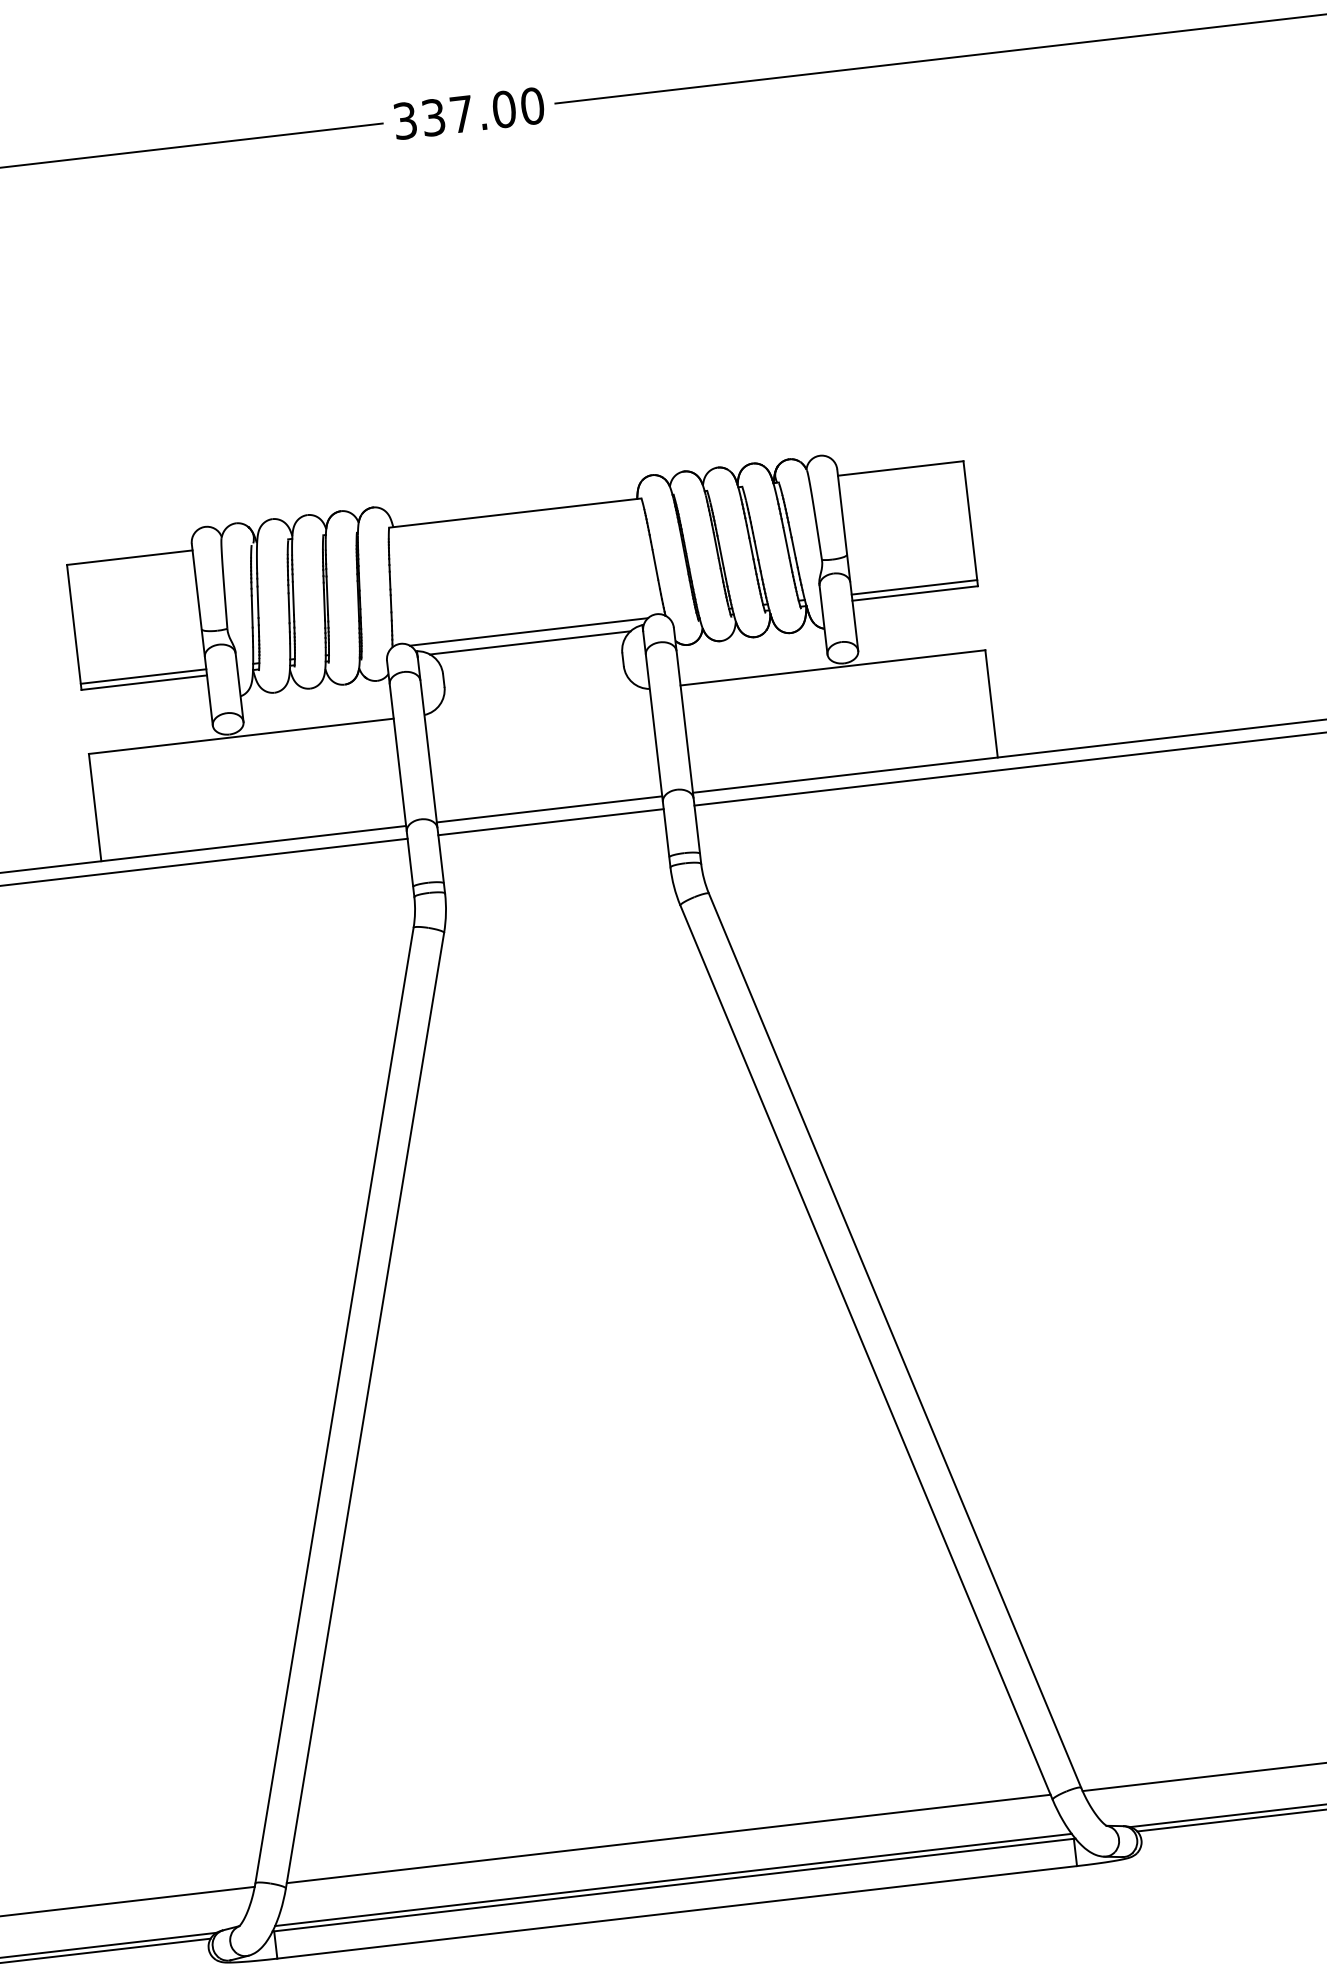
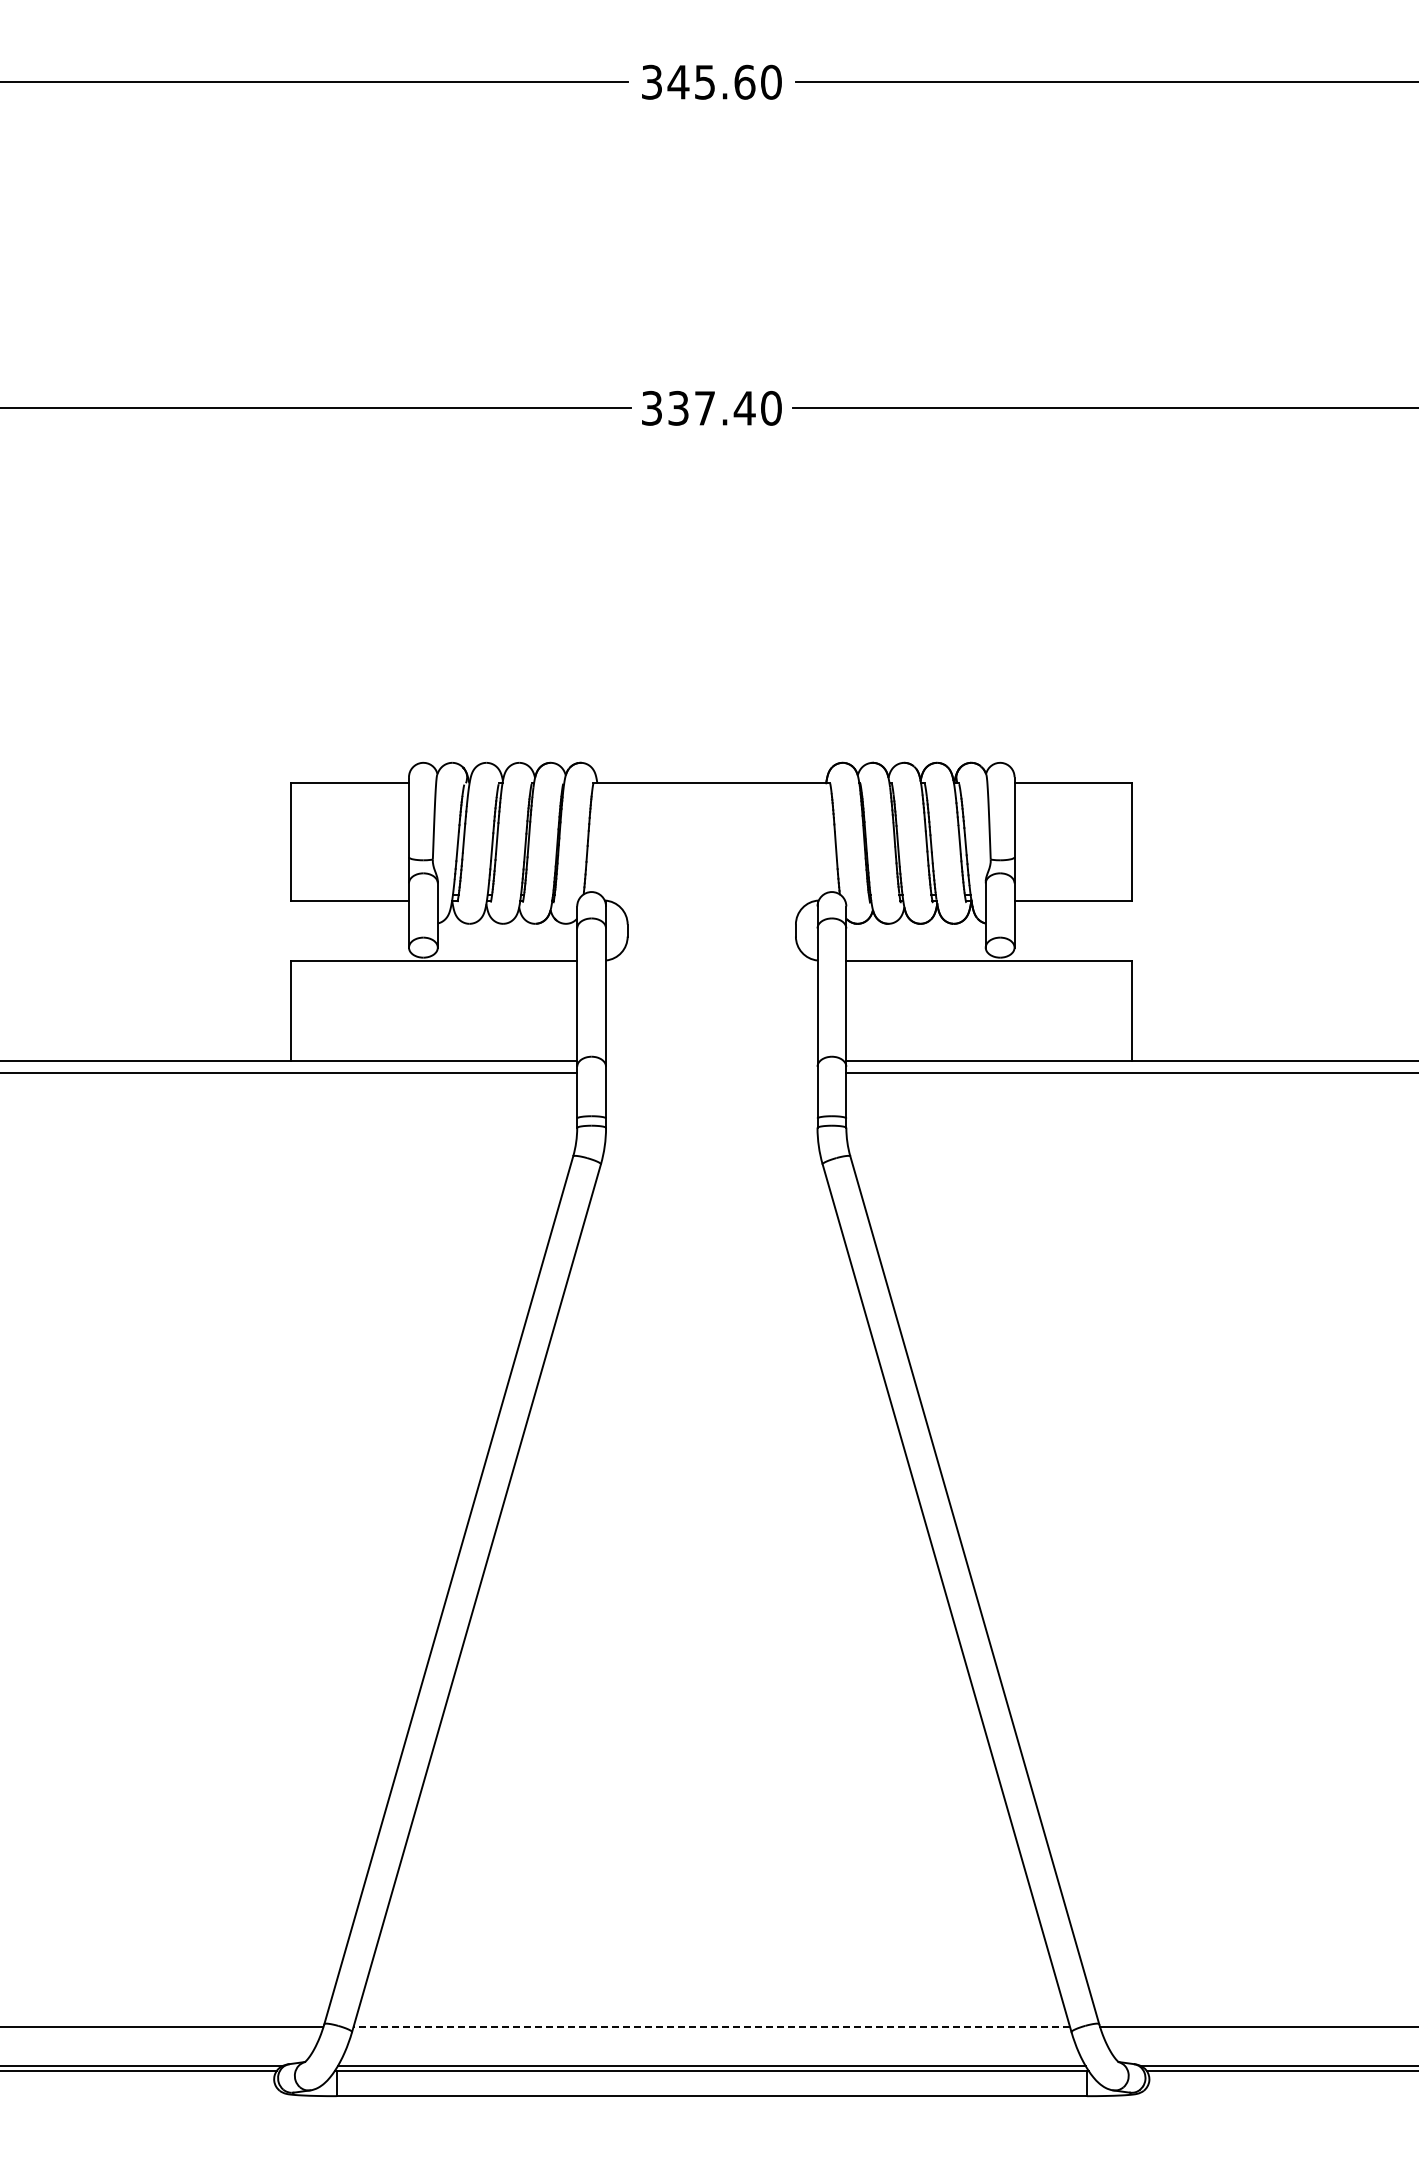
text: (503, 108) -> (744, 407), 337.00 -> 337.40
line: (914, 587) -> (1073, 894), removed
line: (528, 631) -> (711, 894), removed
line: (530, 643) -> (711, 905), removed
line: (143, 676) -> (350, 894), removed
line: (549, 809) -> (711, 1061), removed
line: (550, 822) -> (711, 1073), removed
line: (668, 1839) -> (711, 2027), solid -> dashed

